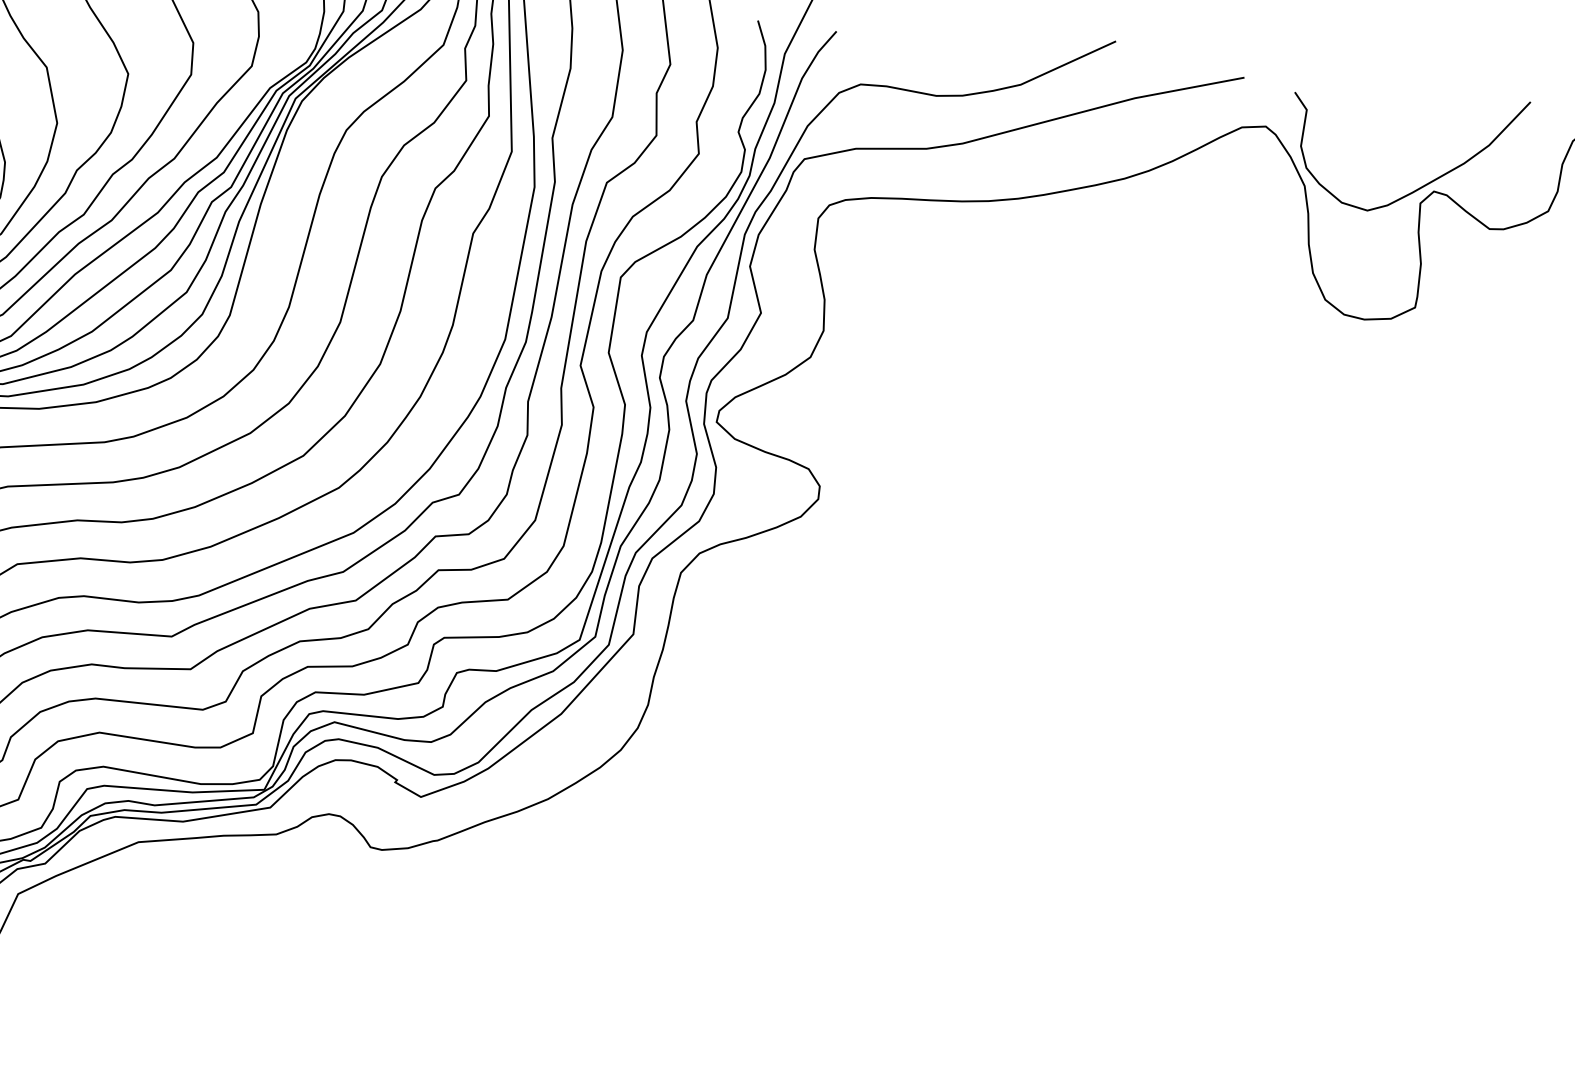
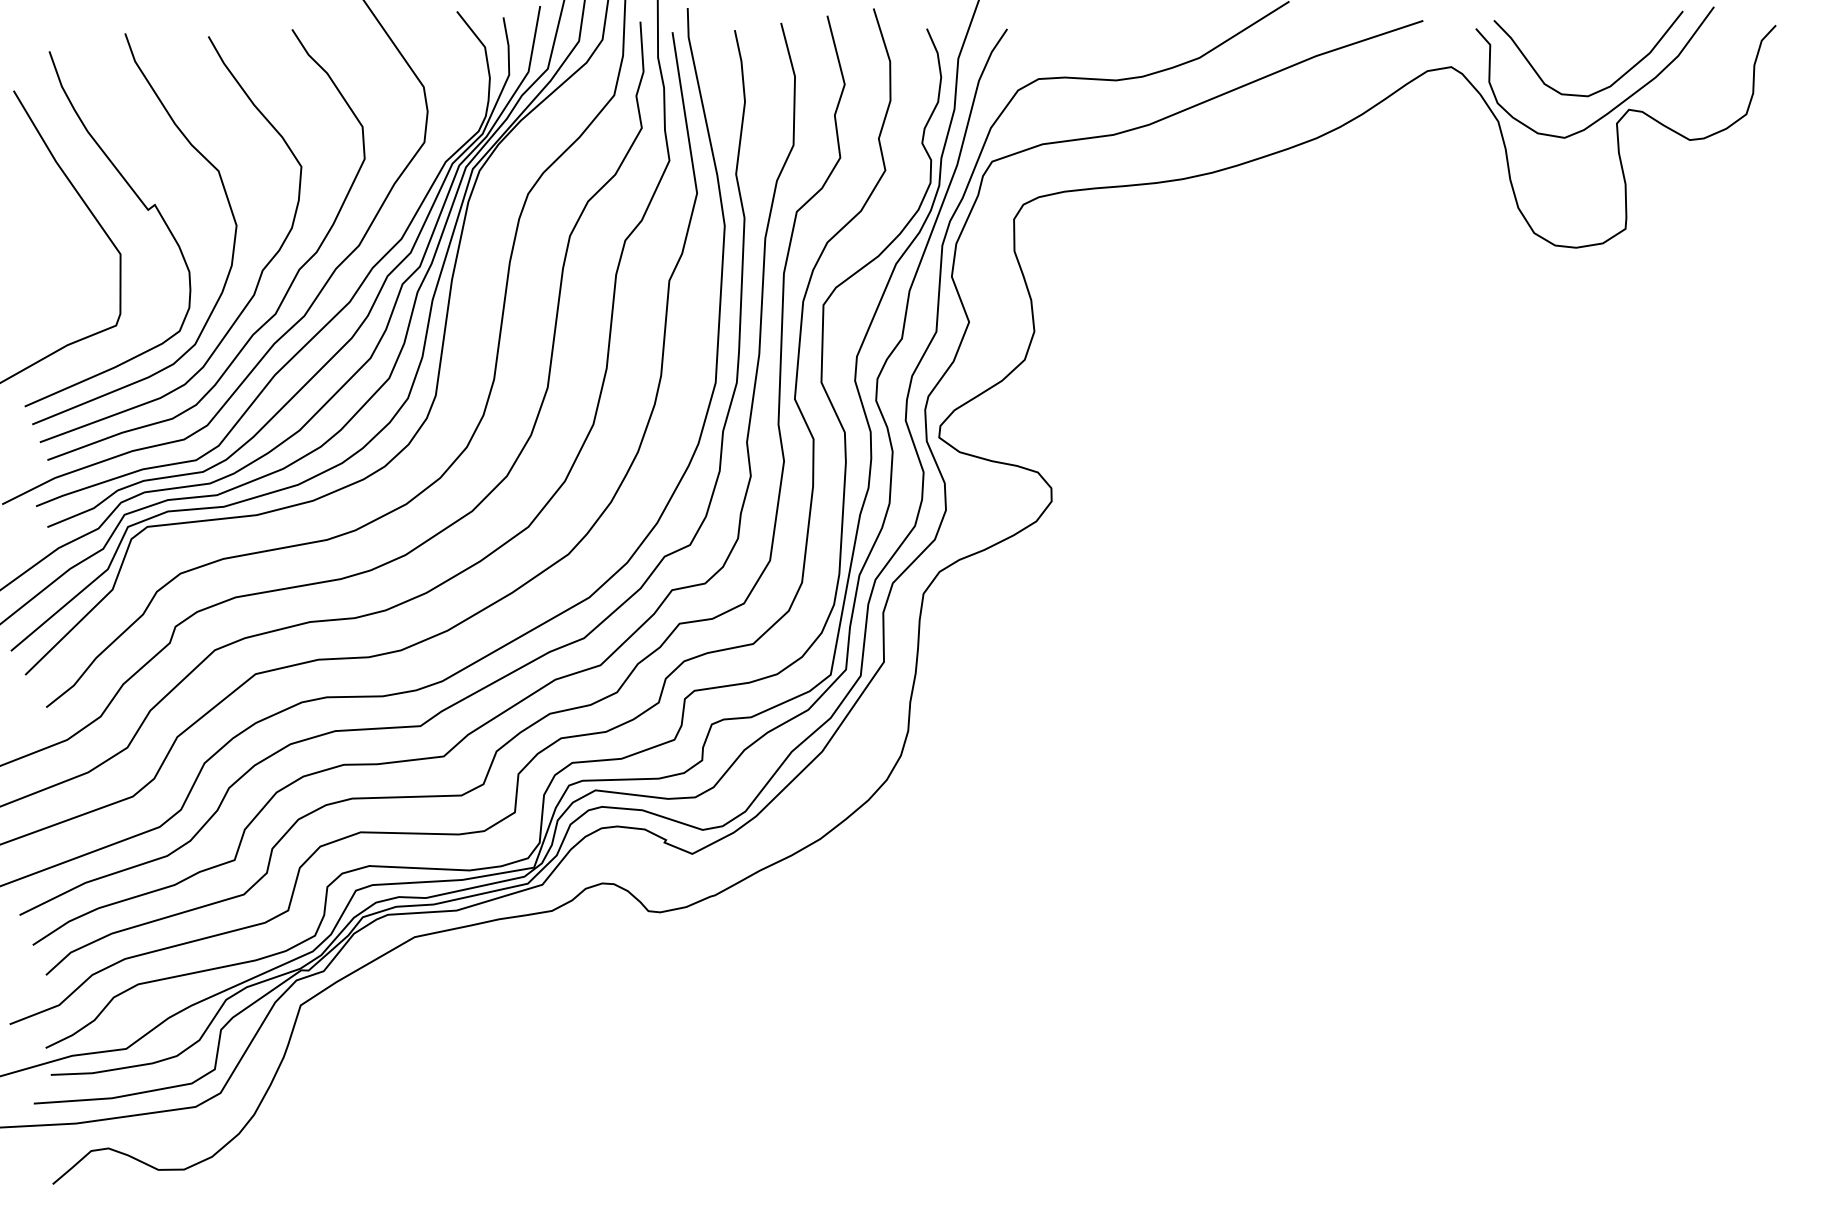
curve: (1410, 167) -> (1602, 88), added

